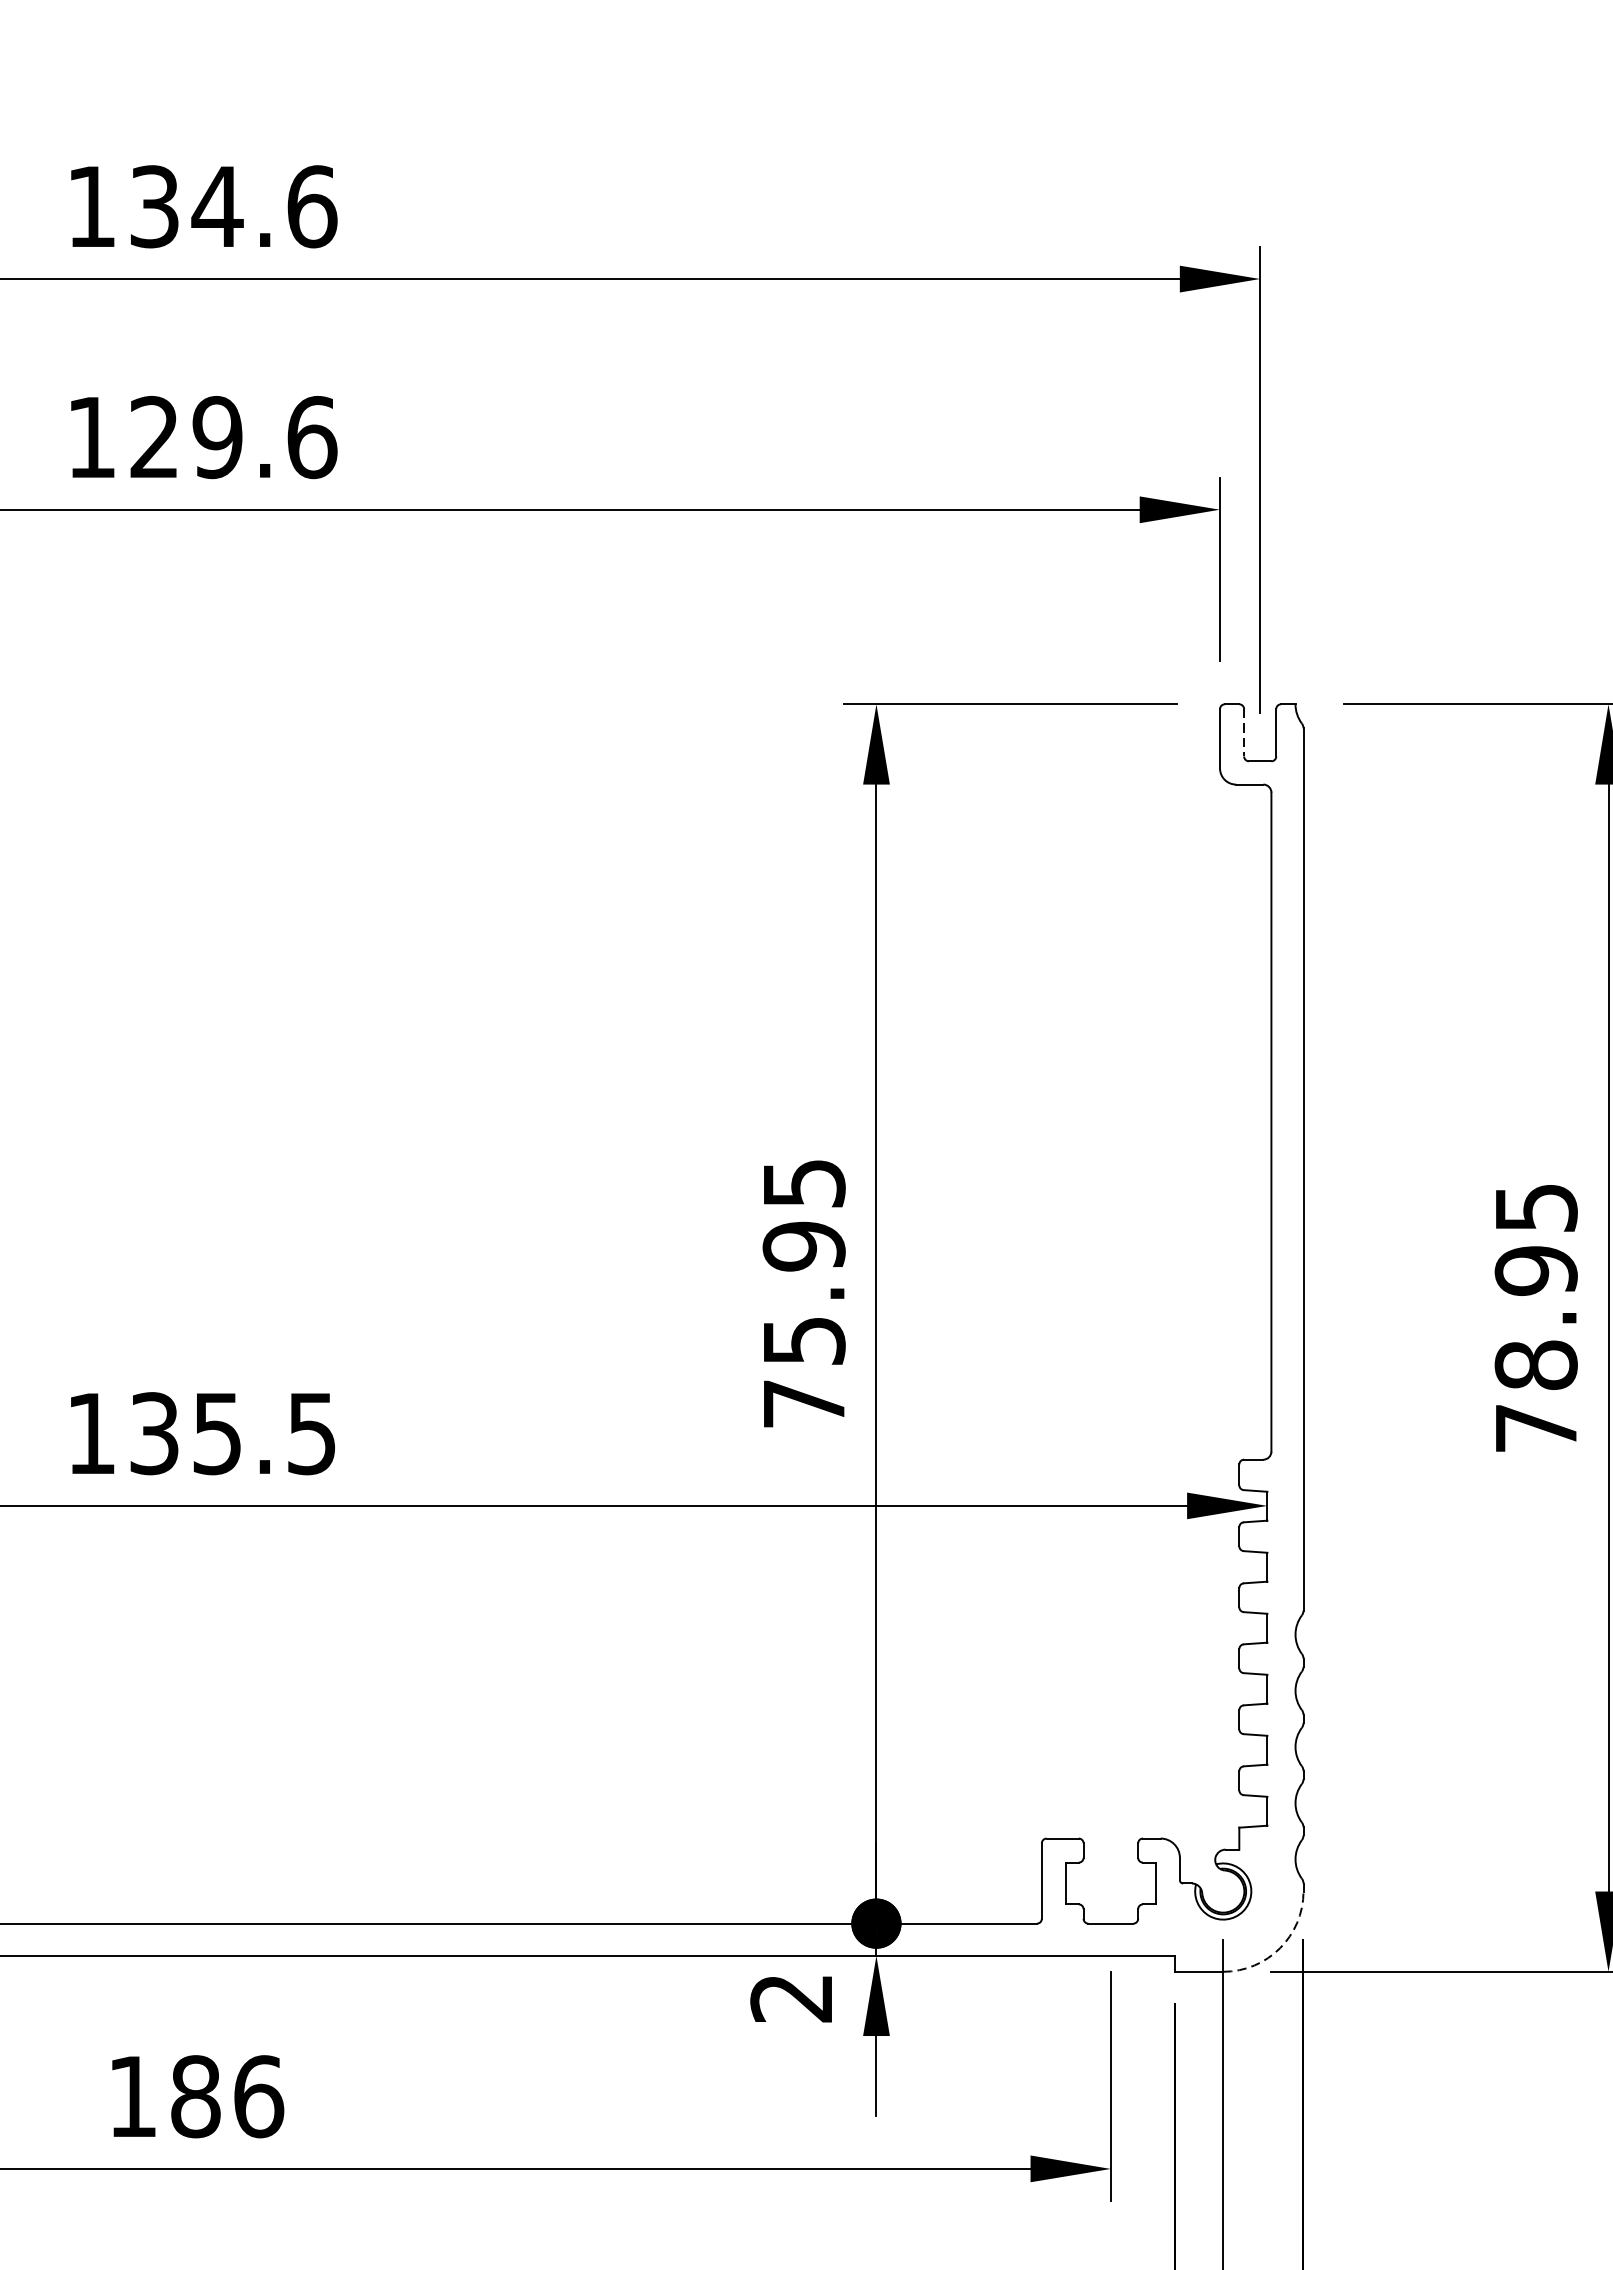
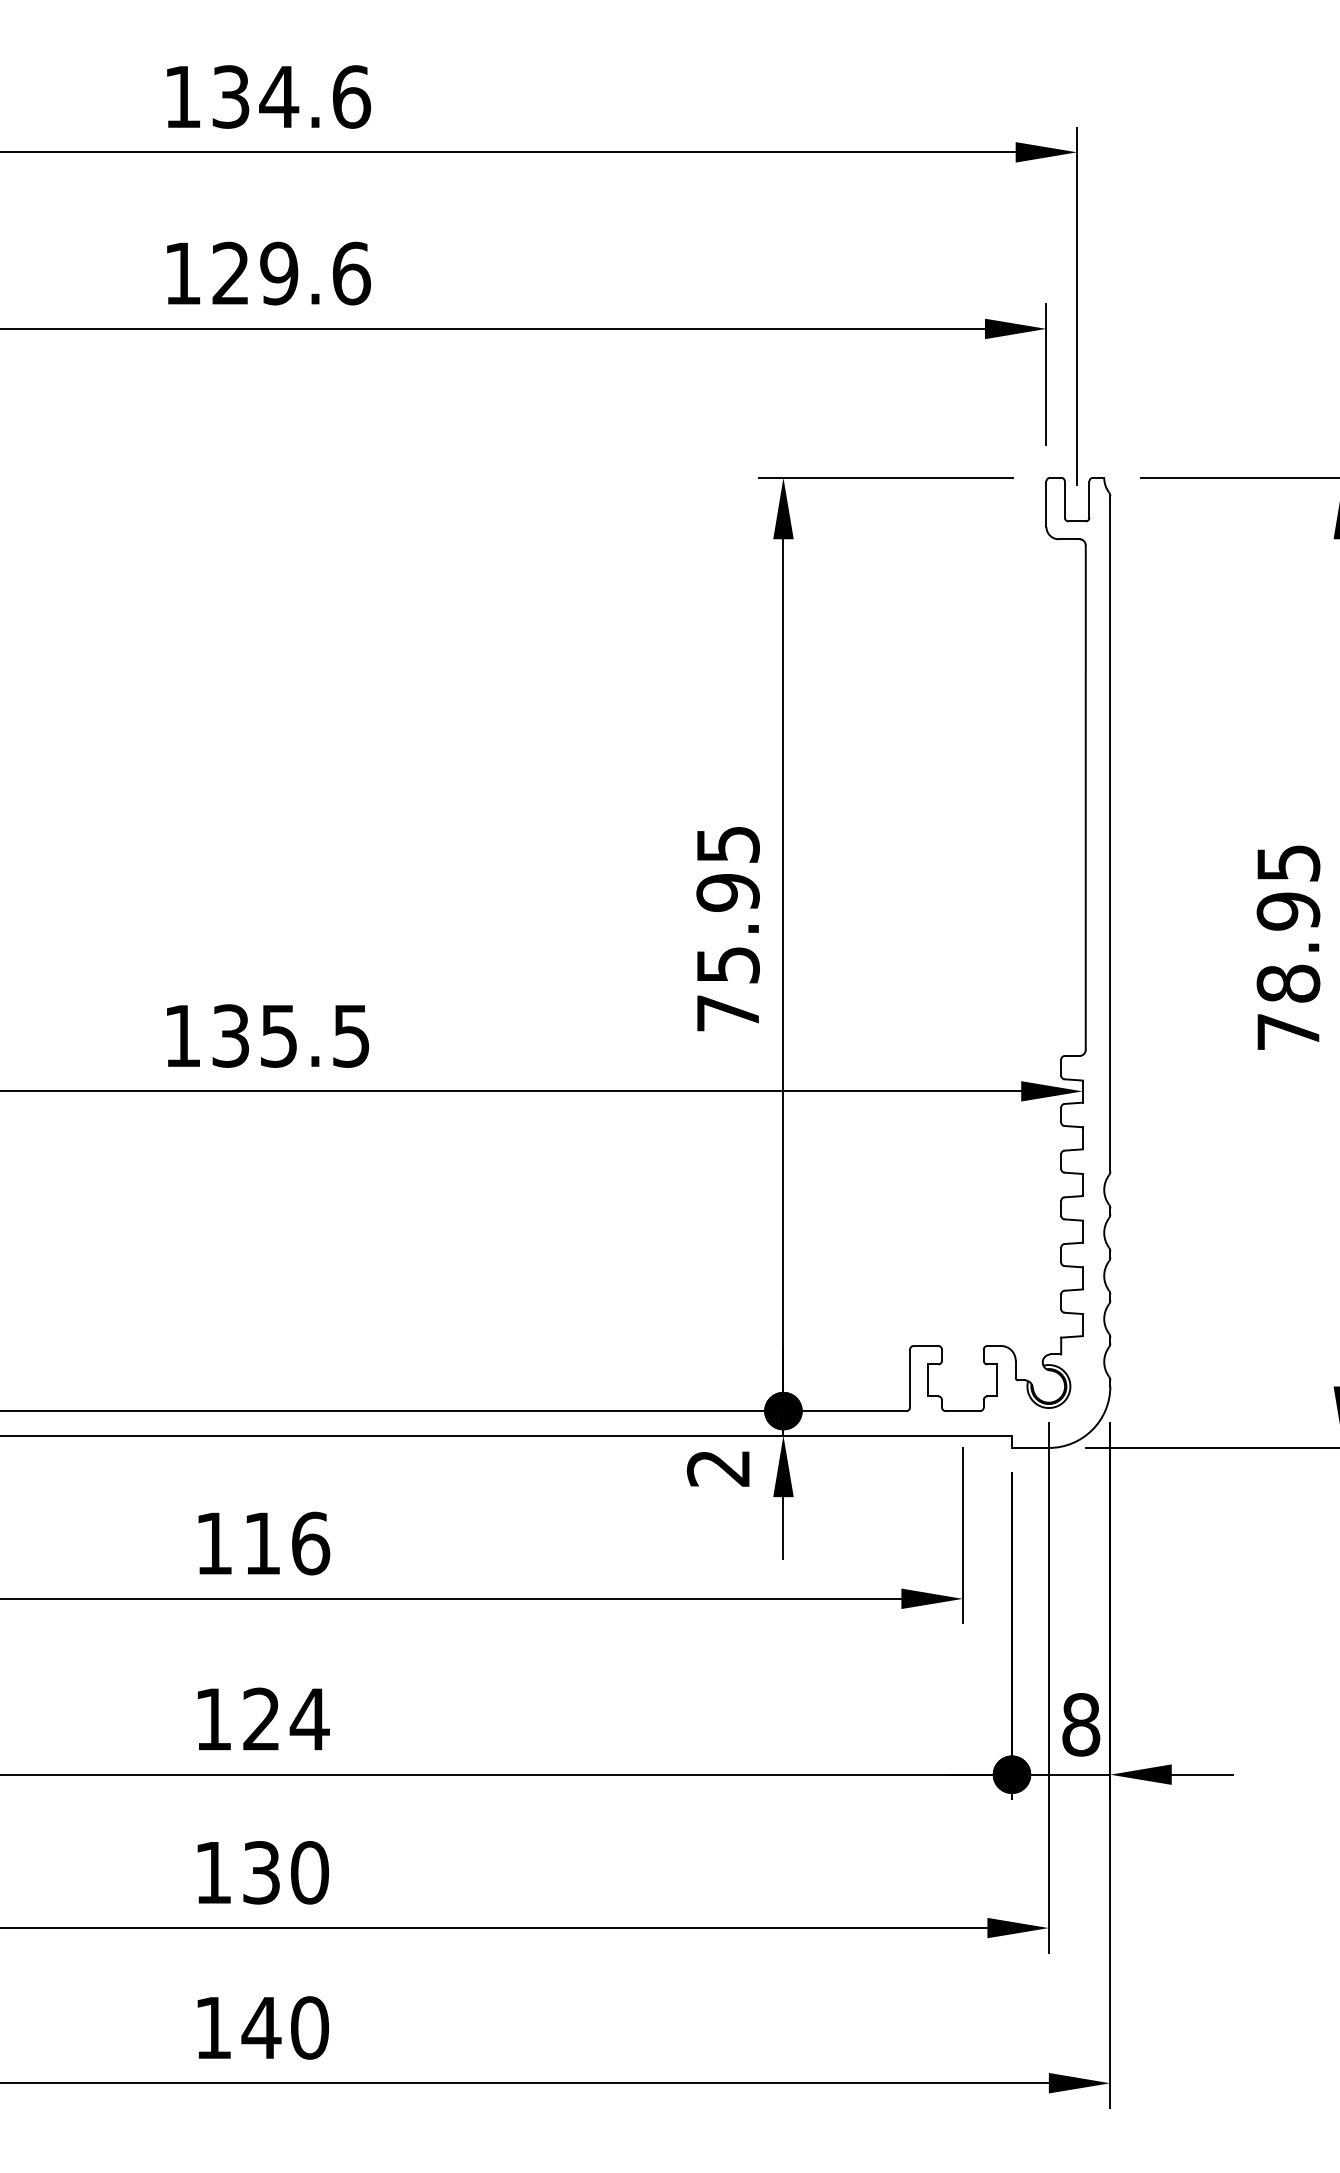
line: (1243, 733) -> (1064, 500), dashed -> solid
arc: (1280, 1947) -> (1092, 1429), dashed -> solid
text: (195, 2096) -> (262, 1543), 186 -> 116

